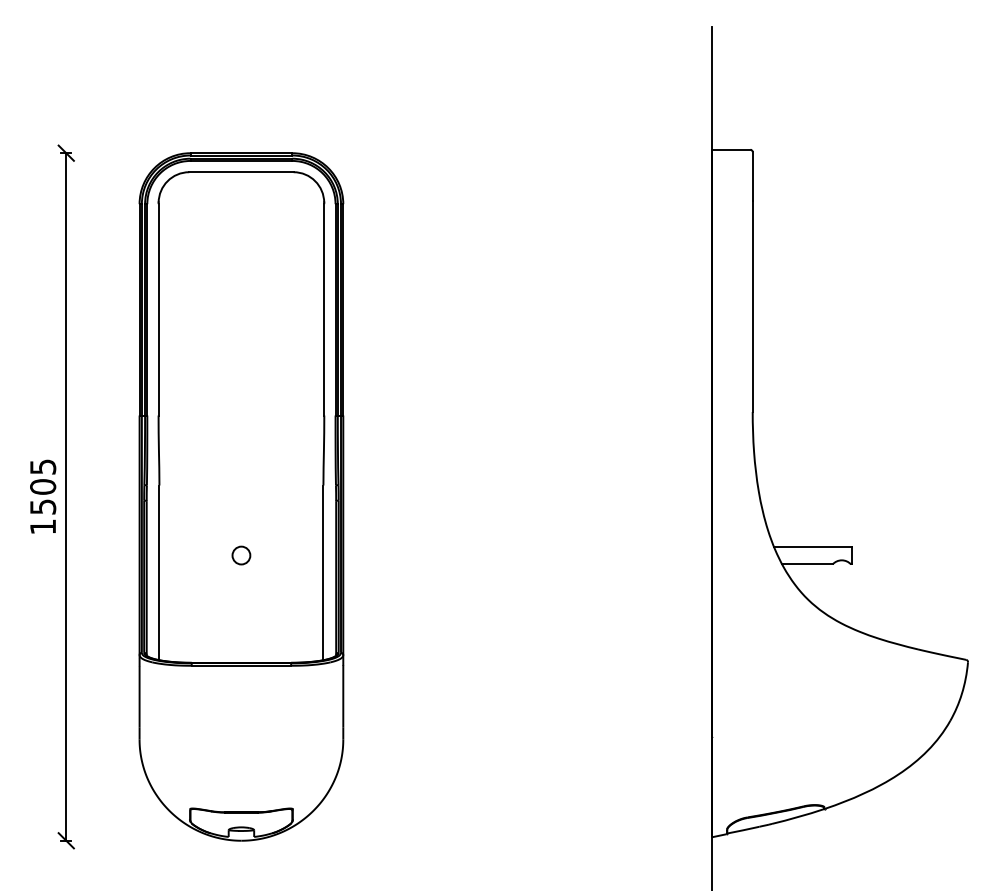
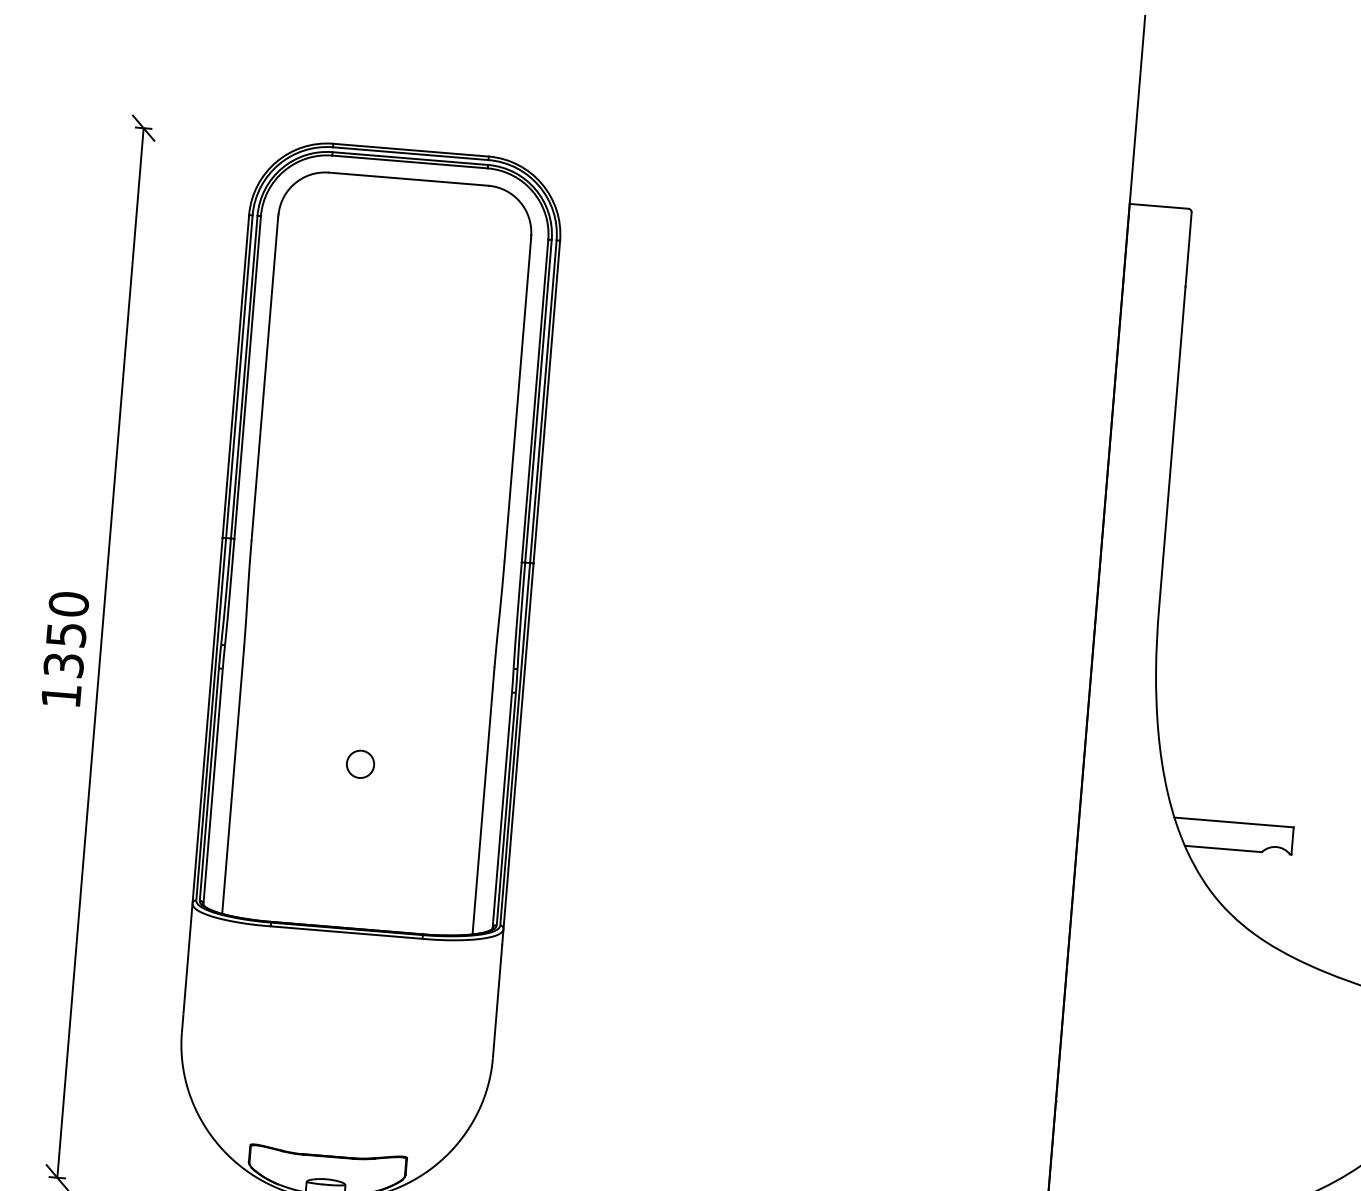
text: (43, 486) -> (67, 634), 1505 -> 1350

